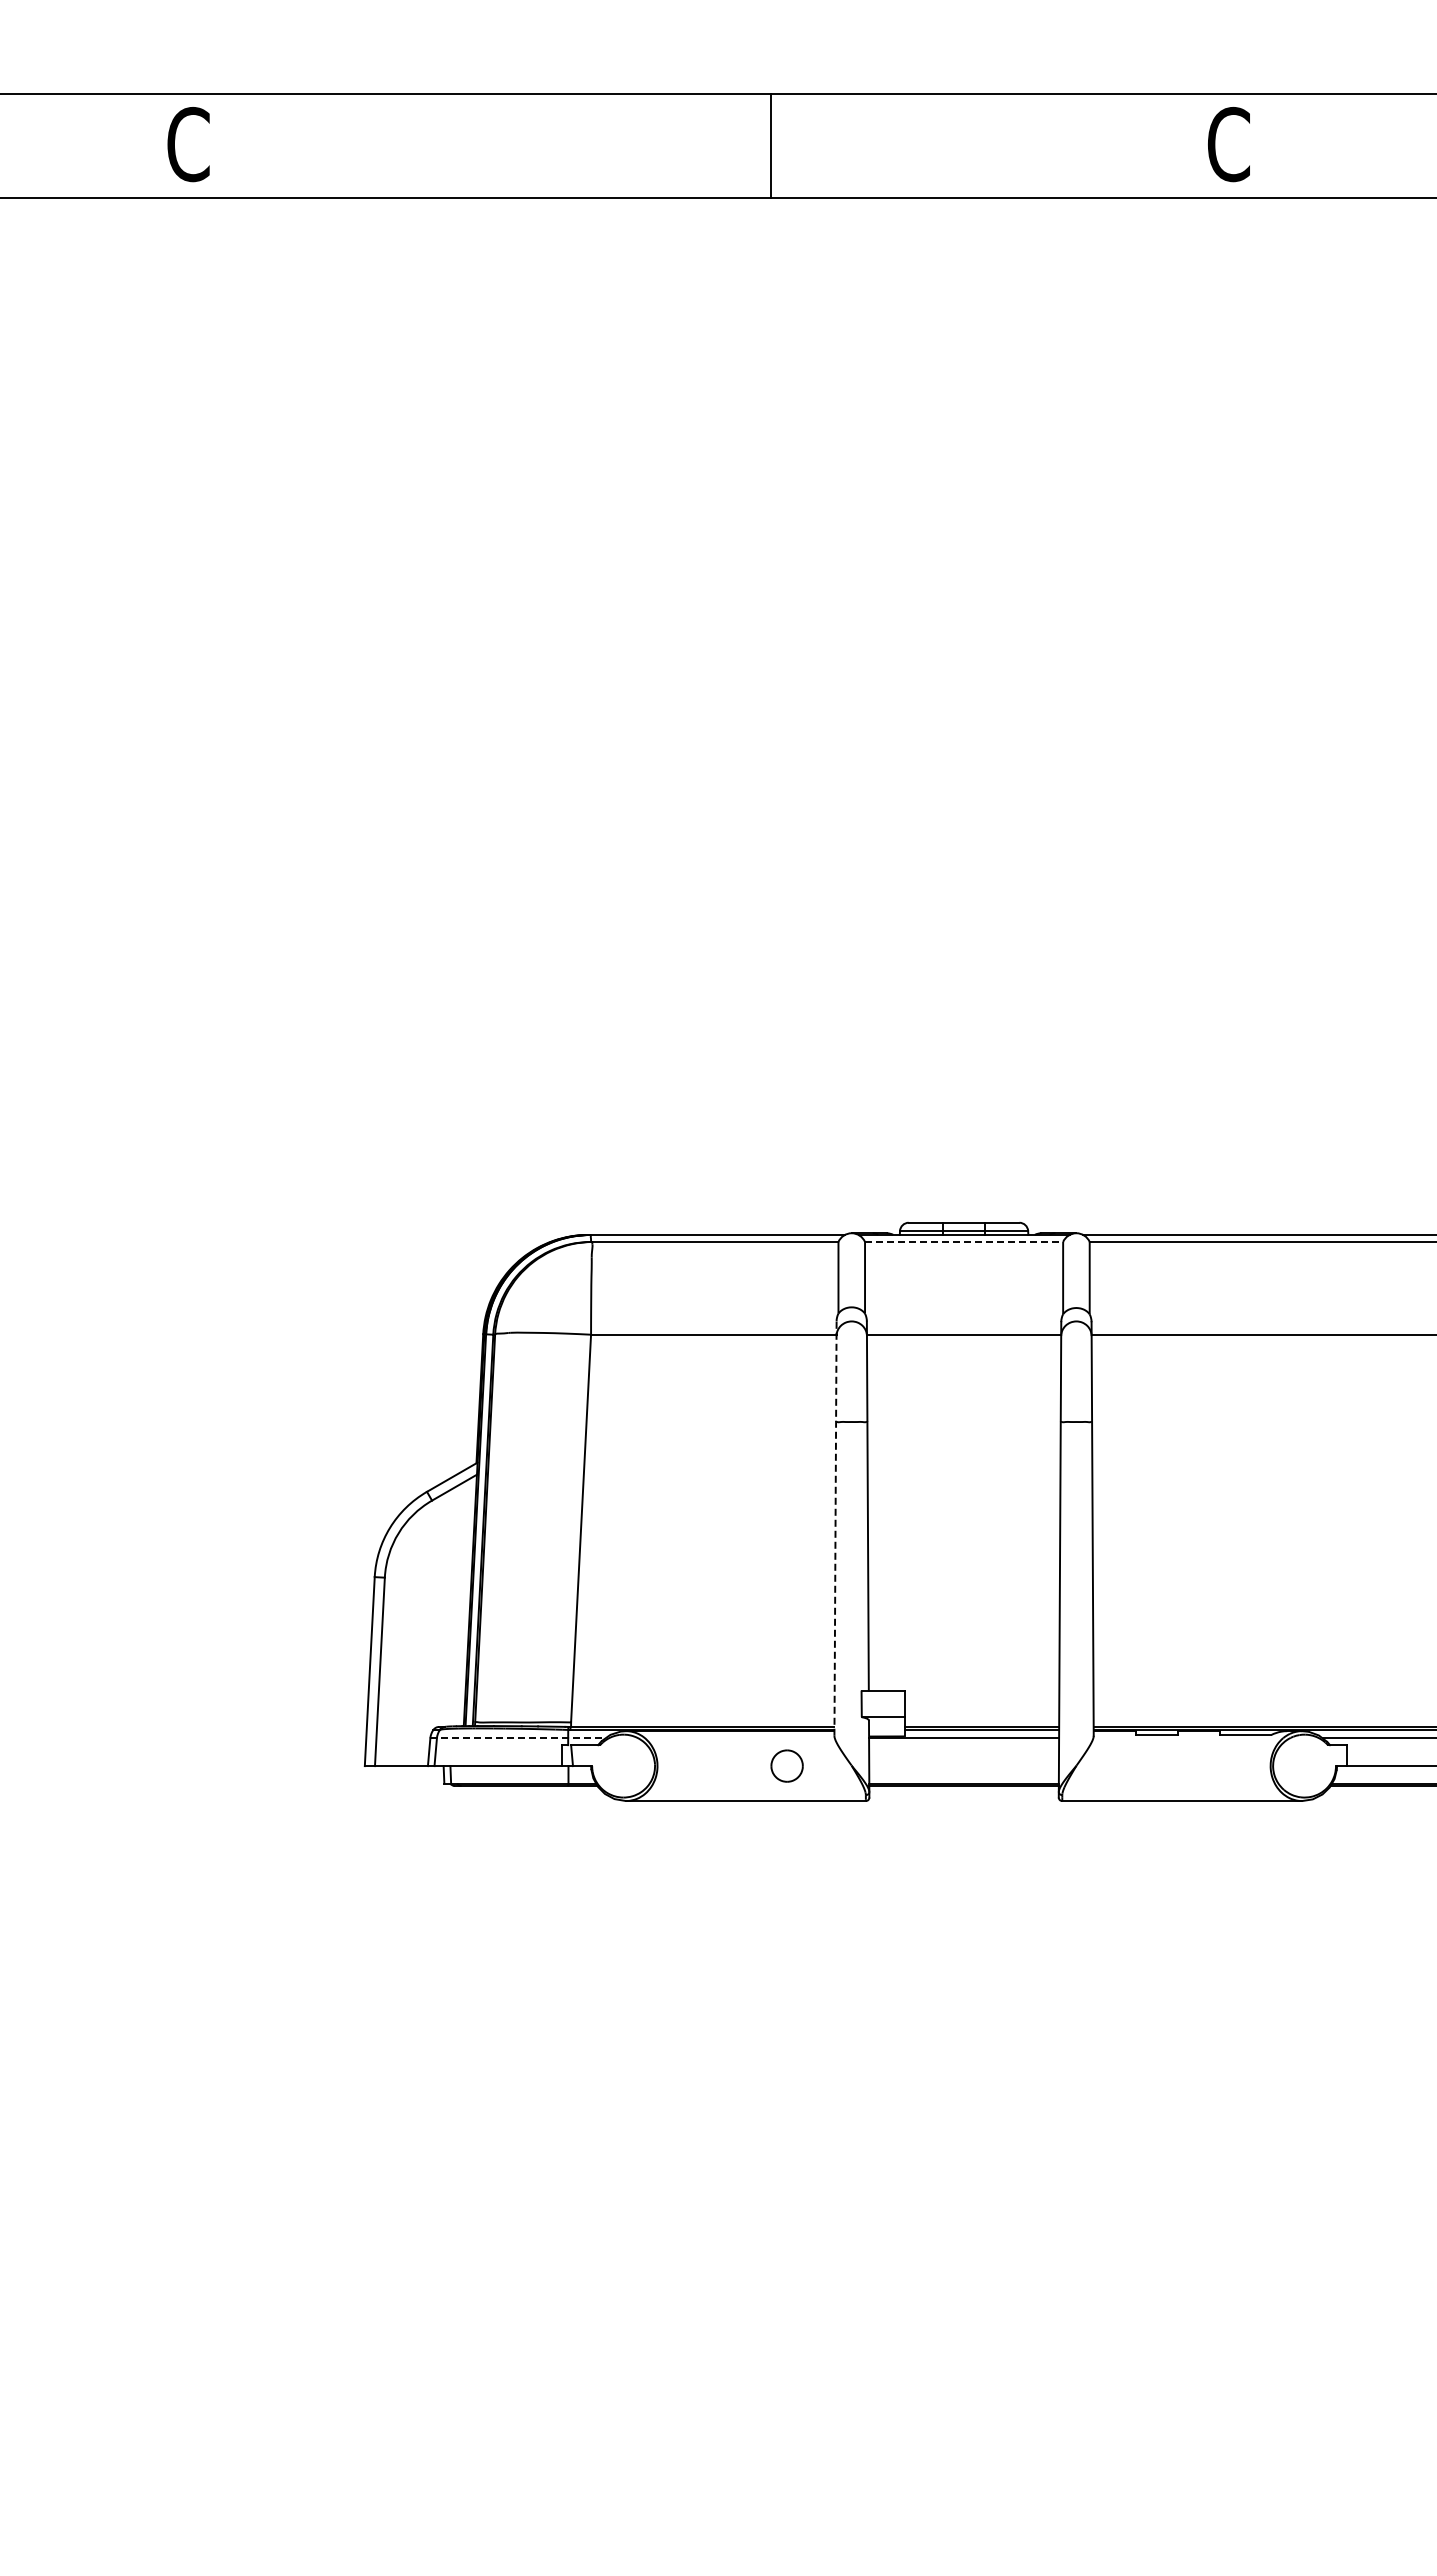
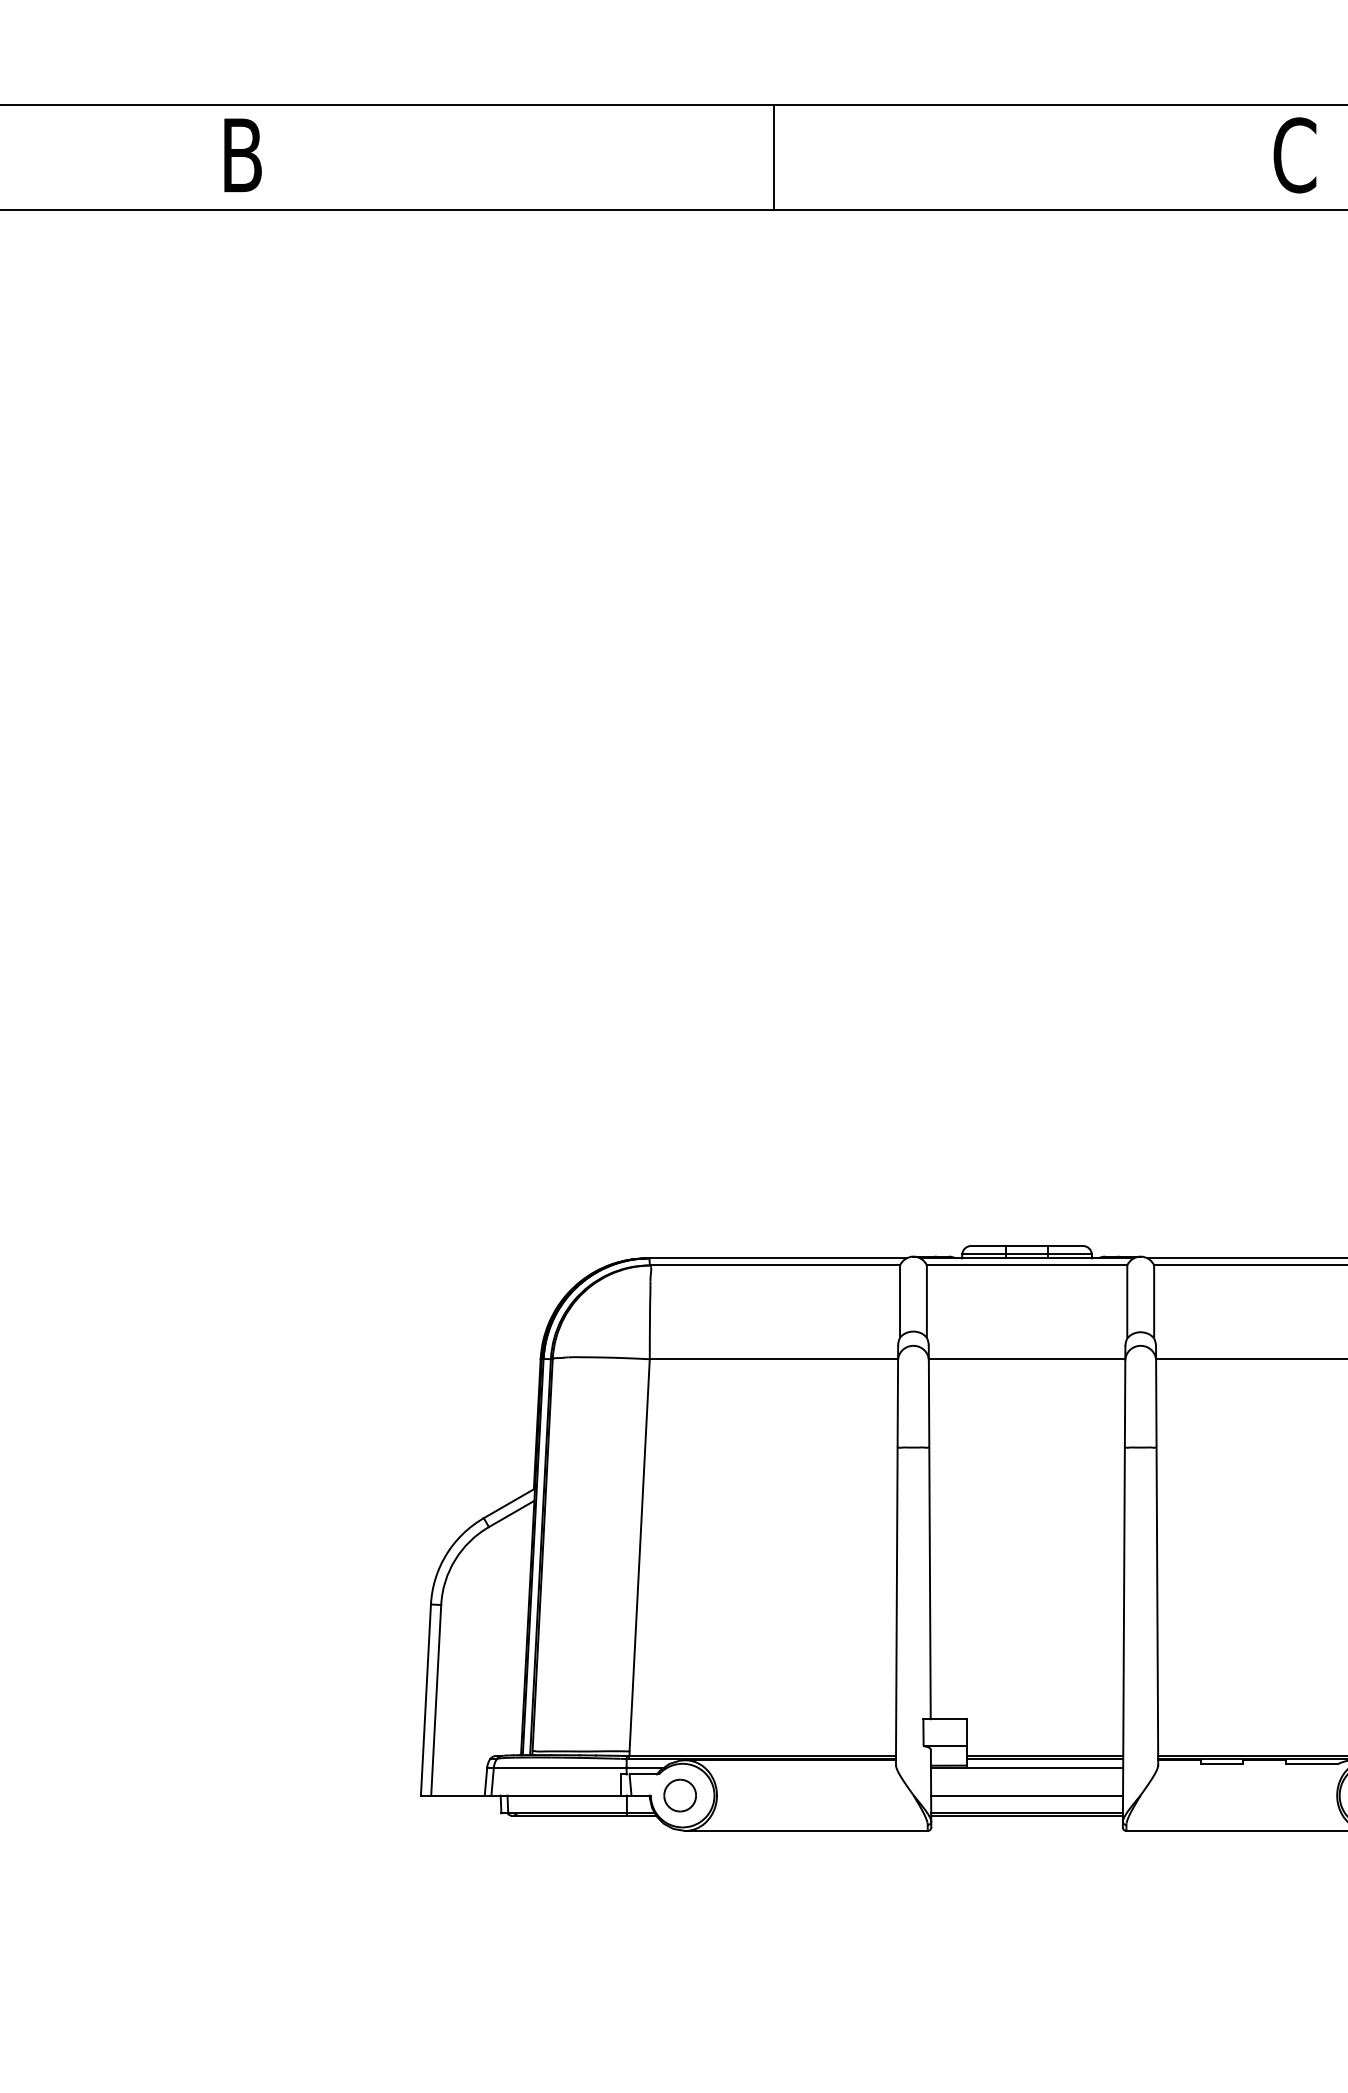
text: (188, 144) -> (242, 155), C -> B
line: (770, 146) -> (773, 157), moved
line: (964, 1241) -> (1027, 1264), dashed -> solid
line: (835, 1528) -> (897, 1555), dashed -> solid
line: (517, 1738) -> (575, 1767), dashed -> solid
part: (786, 1765) -> (679, 1794), moved
line: (963, 1766) -> (1026, 1796), added

